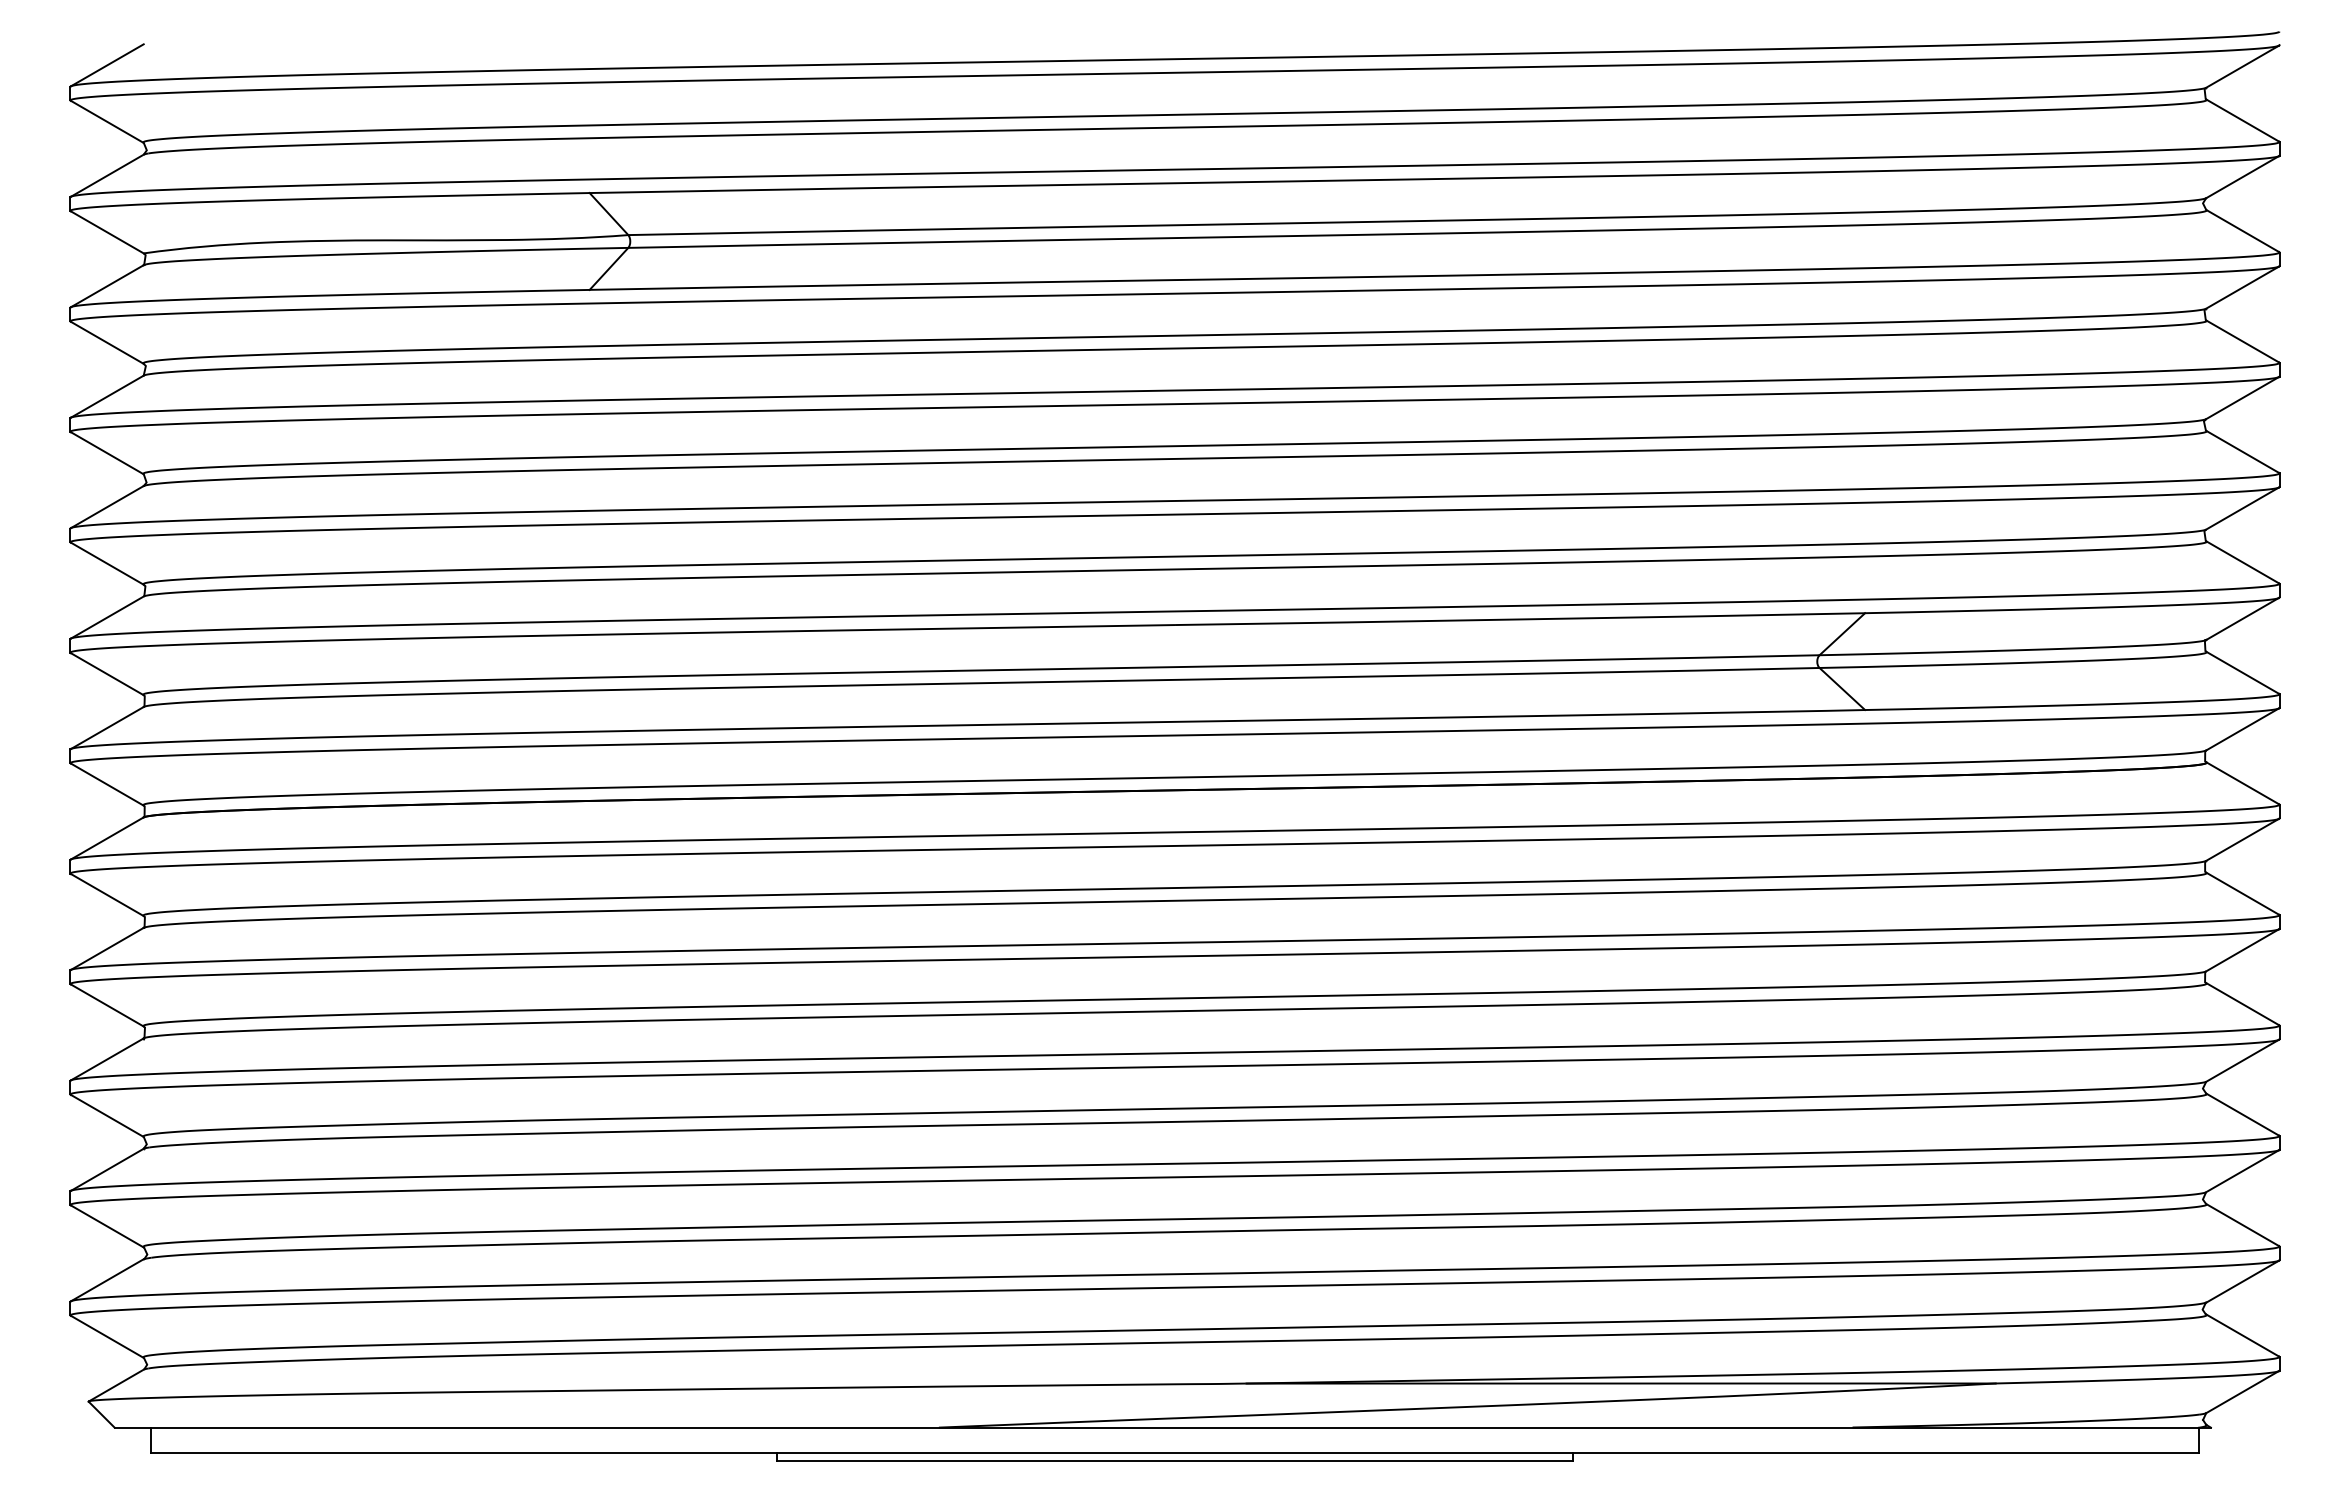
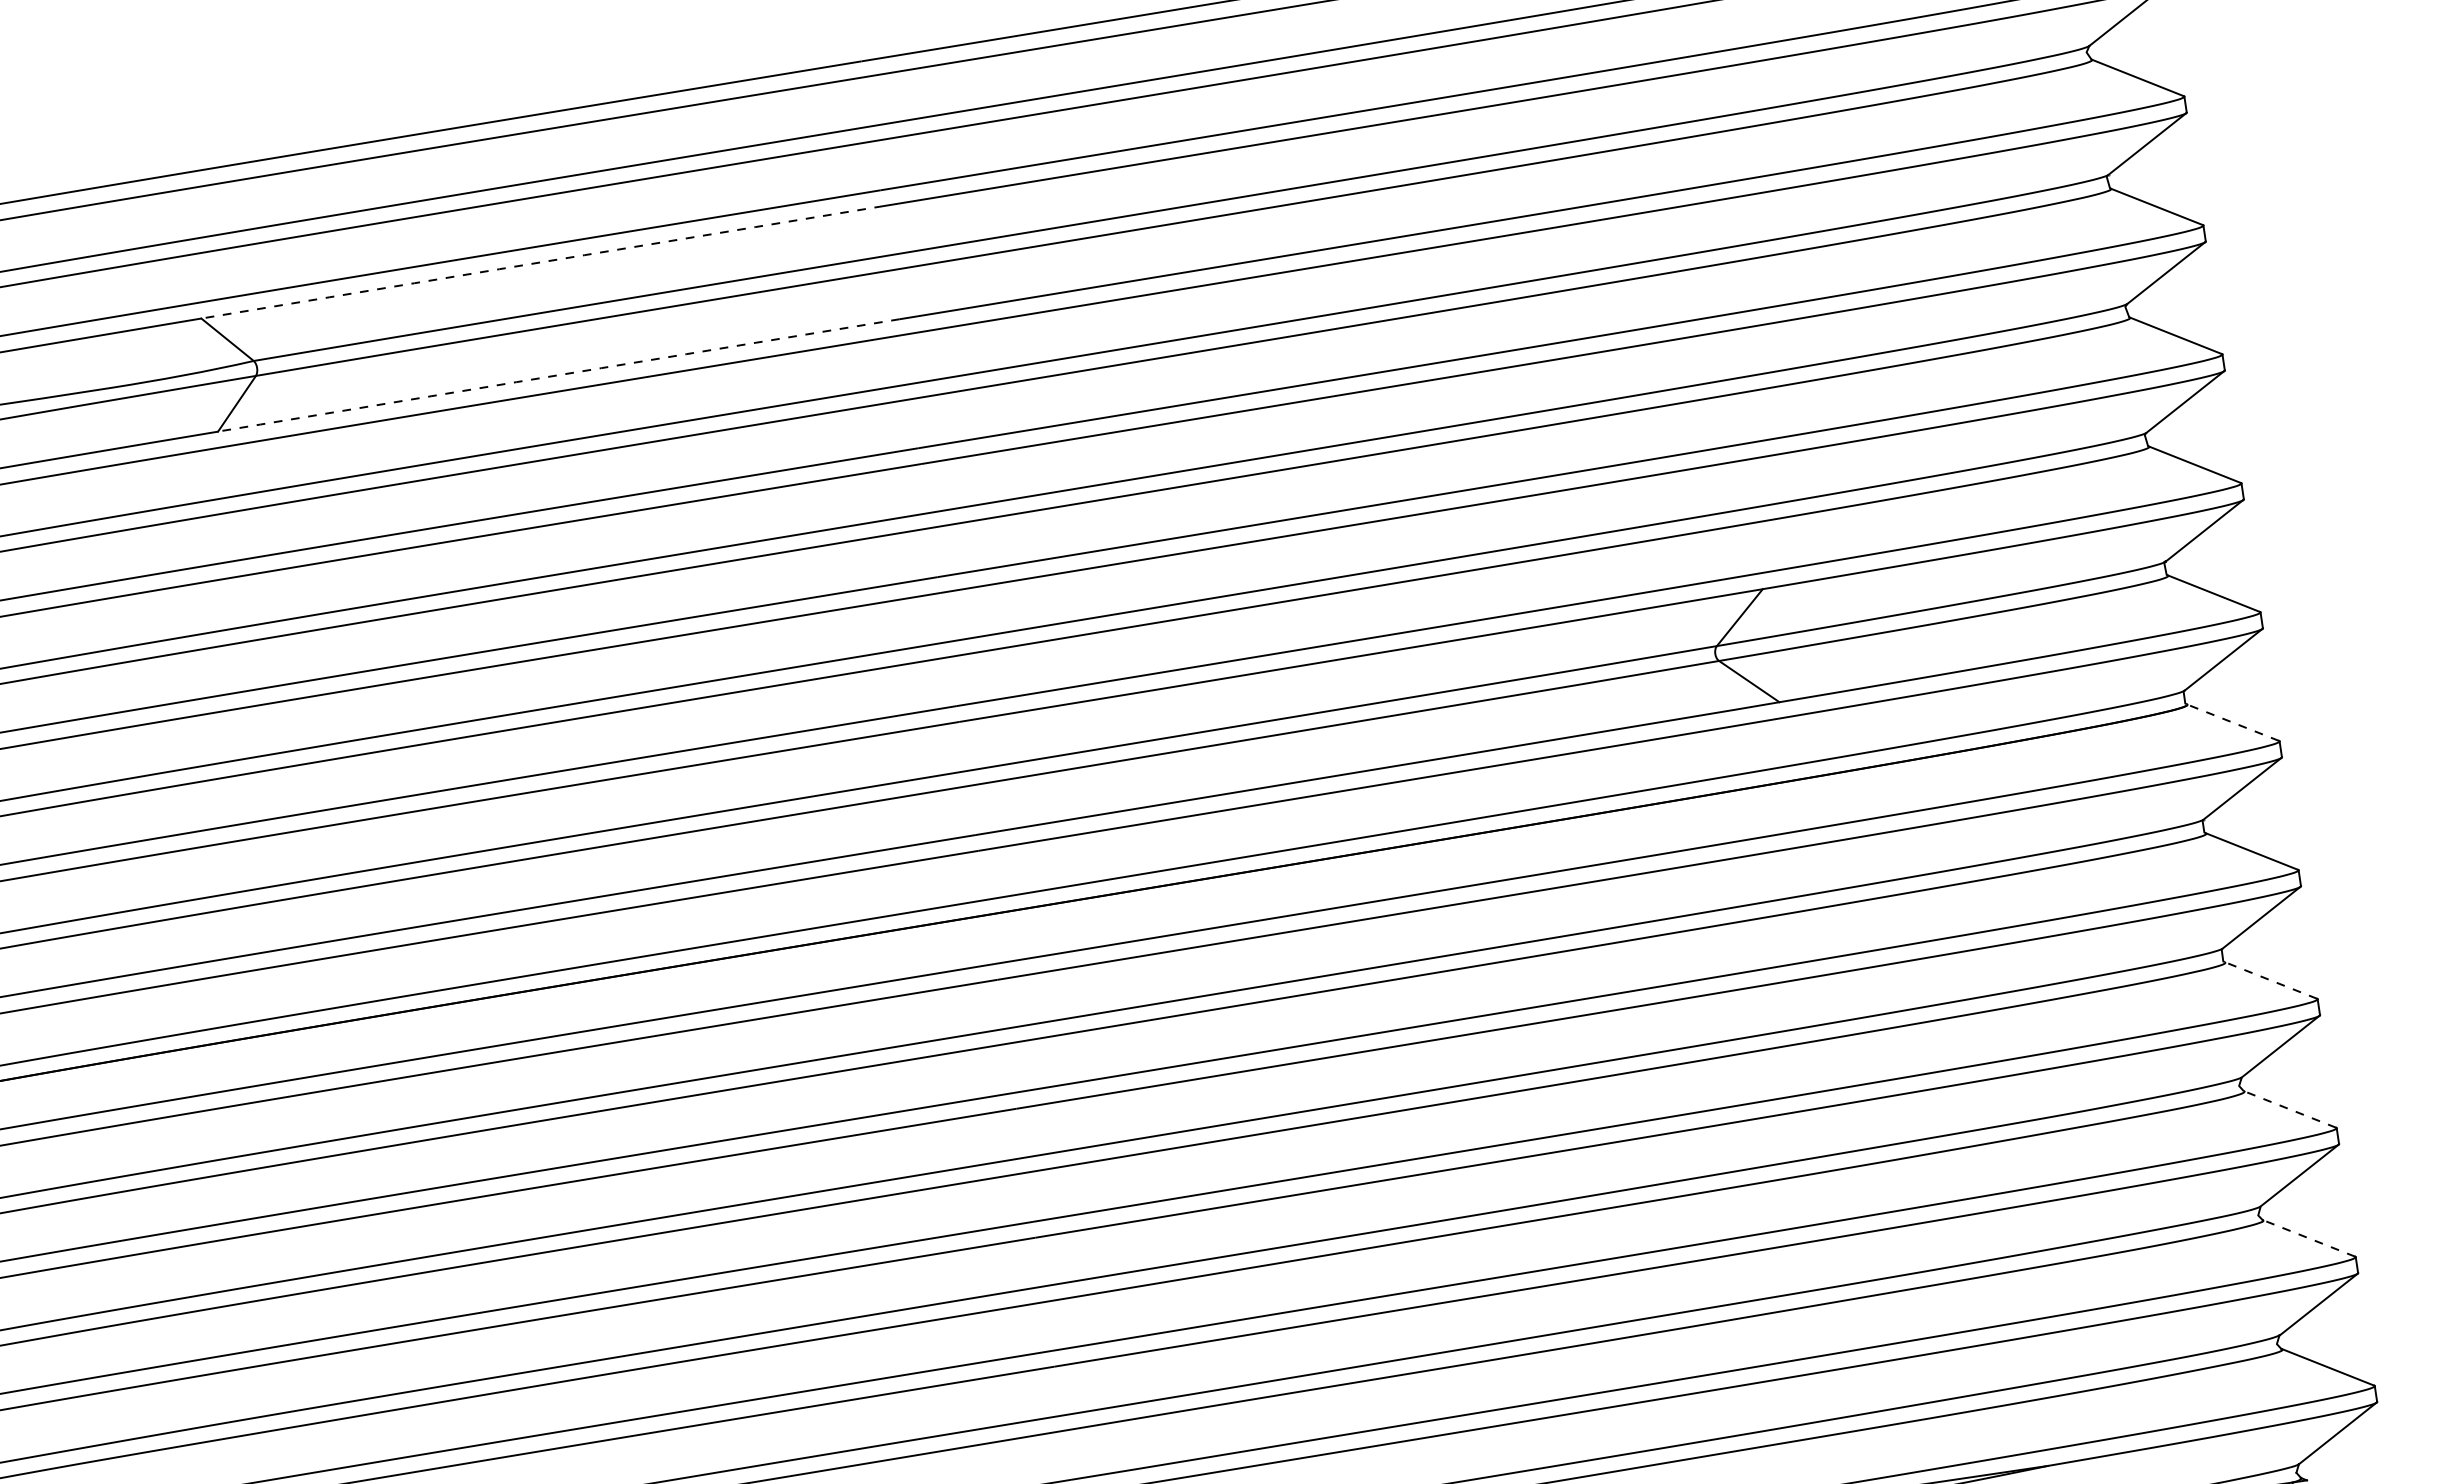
arc: (882, 187) -> (542, 261), solid -> dashed
arc: (882, 284) -> (559, 374), solid -> dashed
line: (2242, 783) -> (2232, 722), solid -> dashed
line: (2242, 1003) -> (2270, 979), solid -> dashed
line: (2242, 1114) -> (2289, 1109), solid -> dashed
line: (2242, 1224) -> (2308, 1237), solid -> dashed

